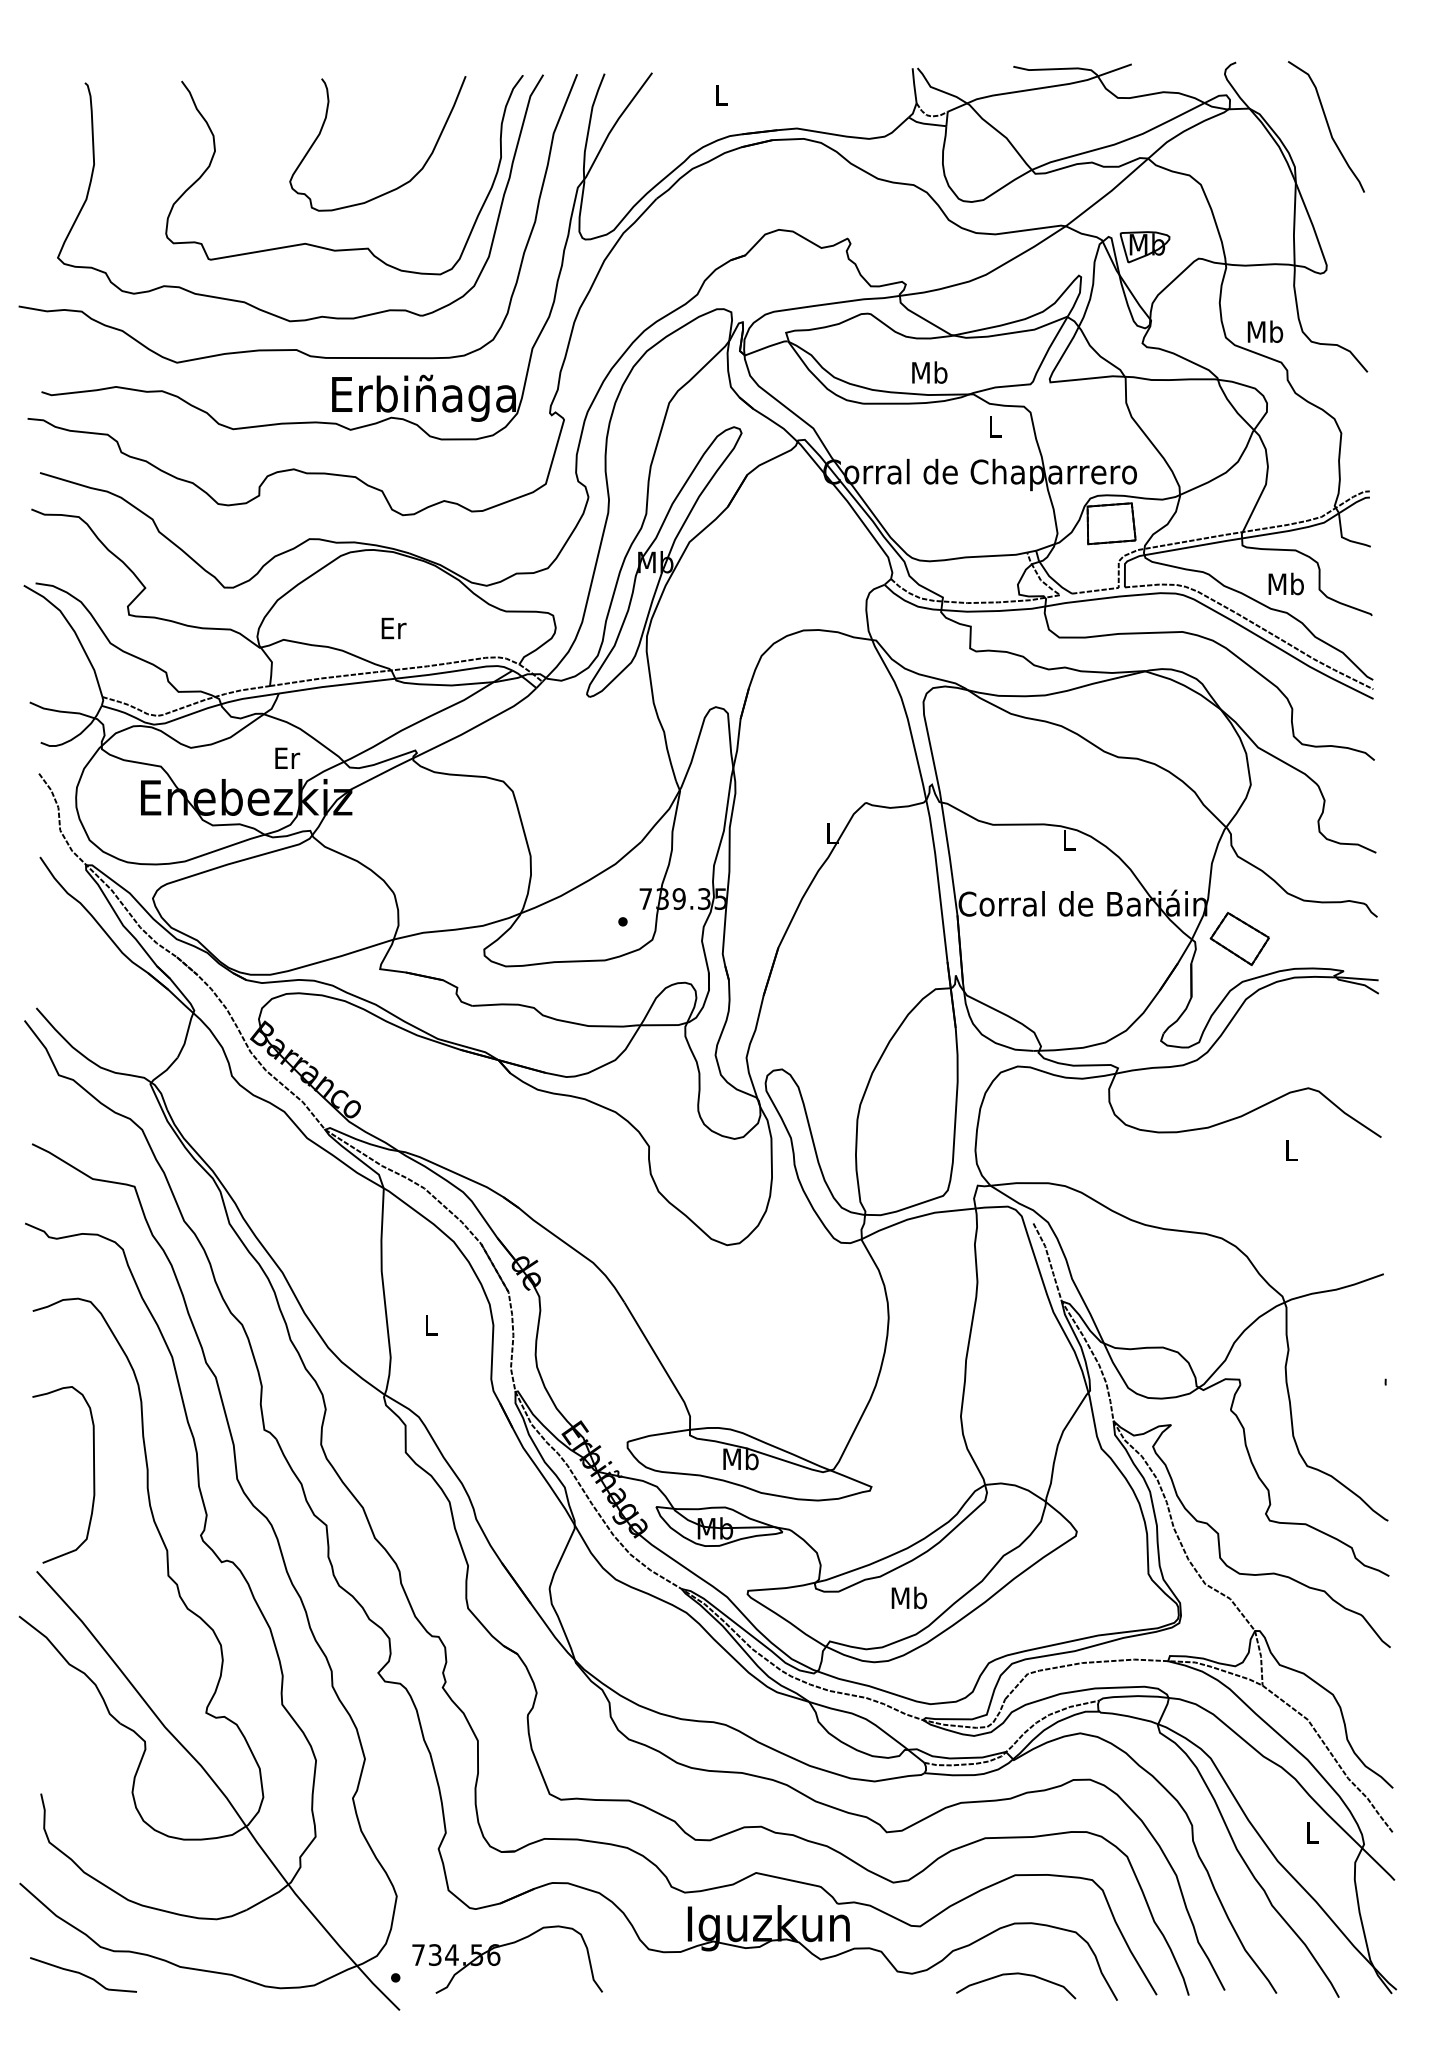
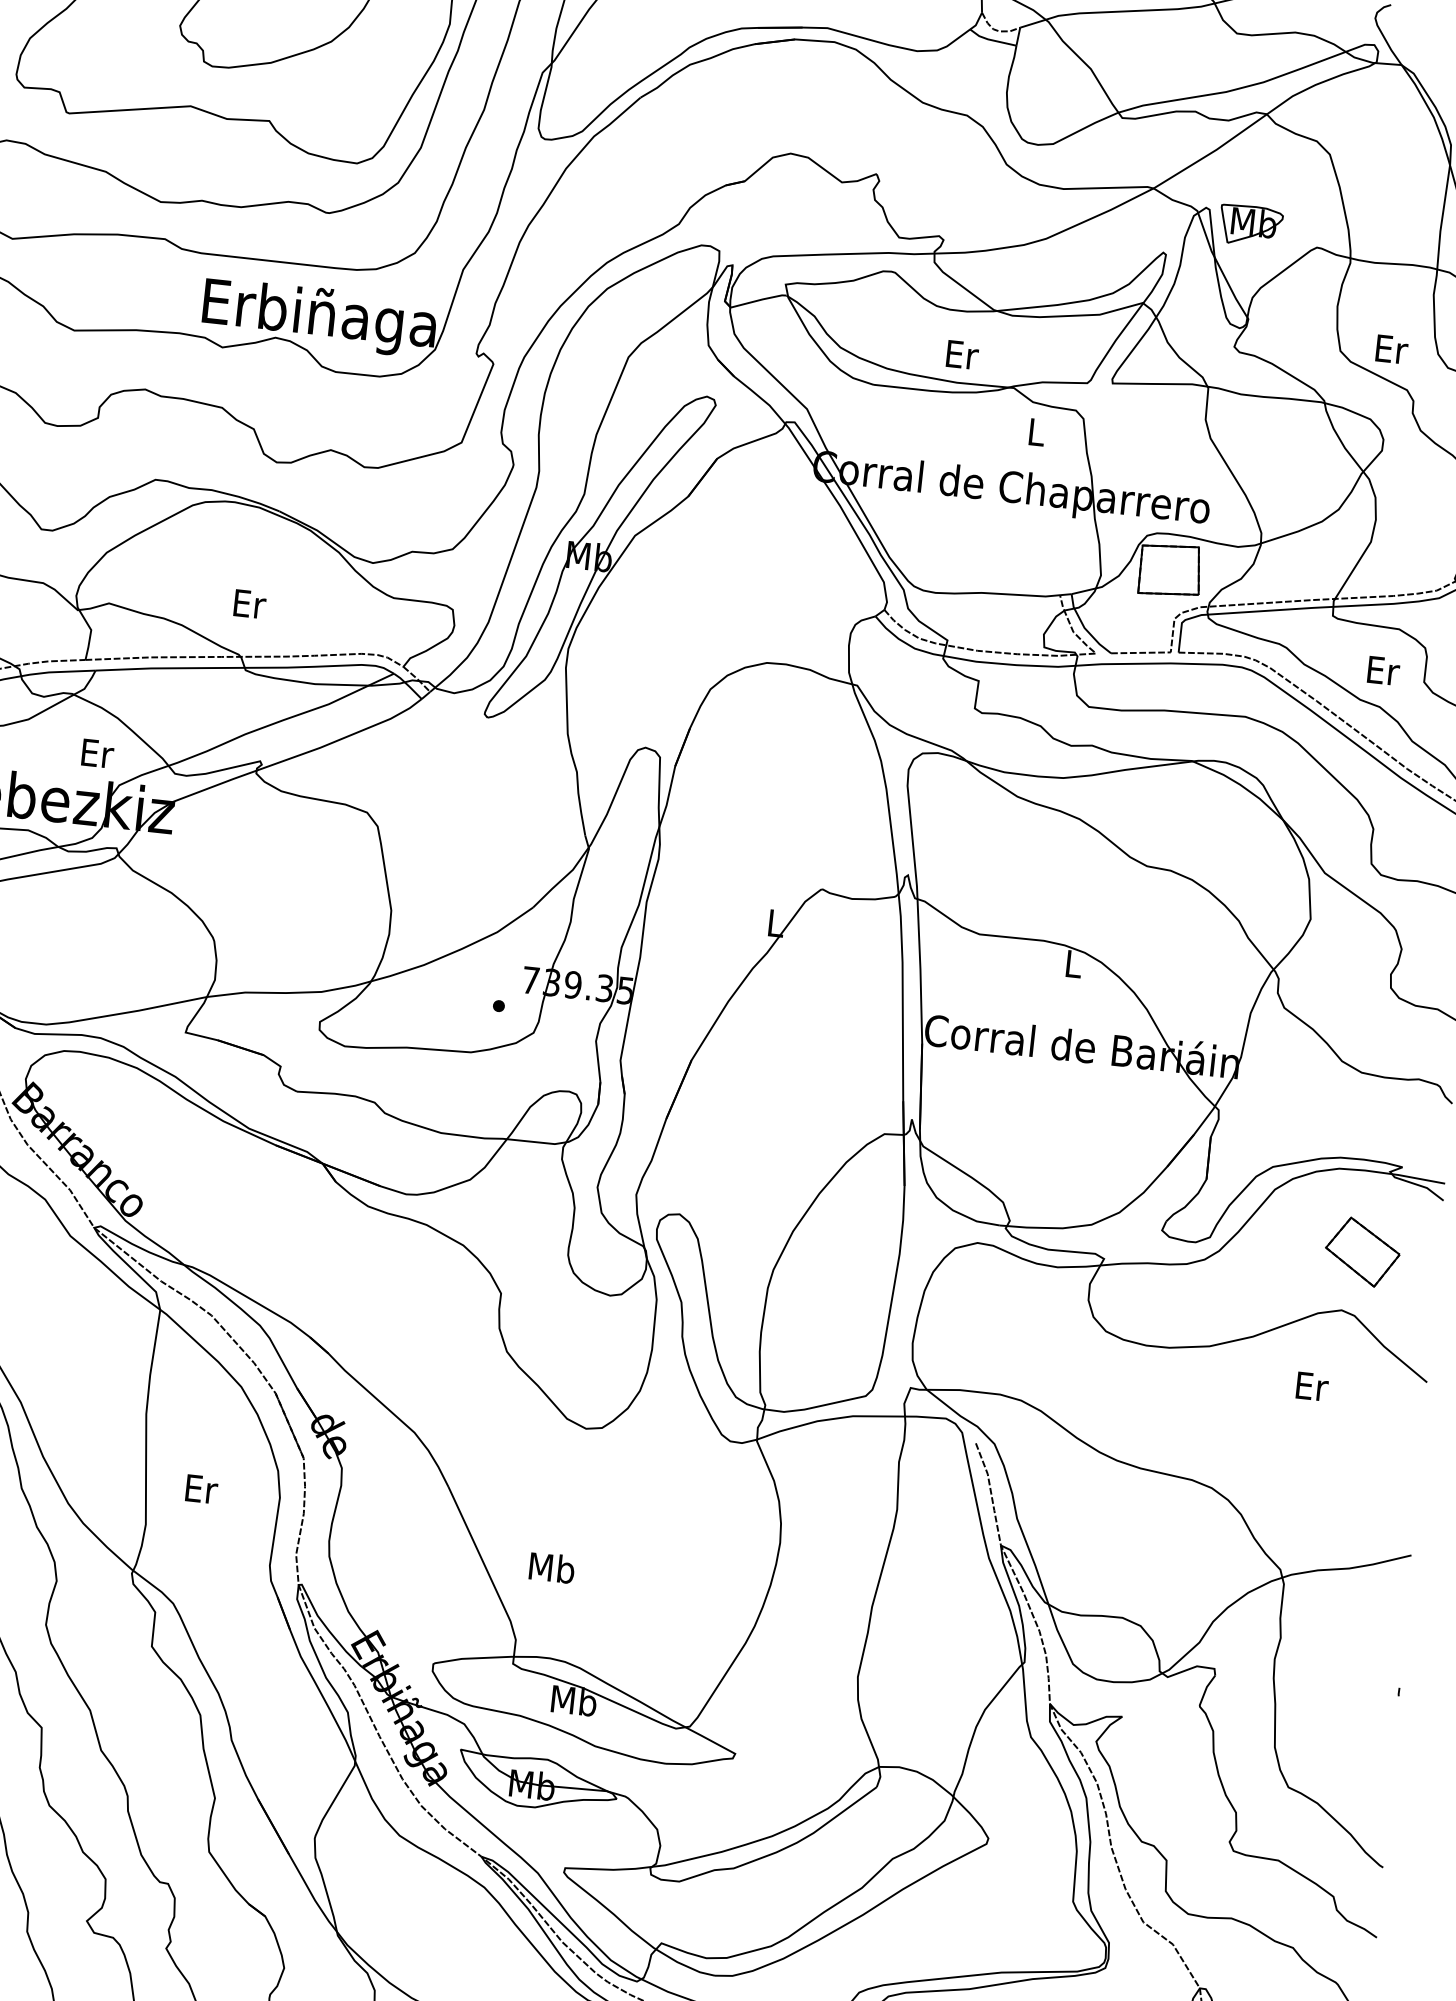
text: (1265, 331) -> (1391, 348), Mb -> Er
text: (929, 372) -> (961, 354), Mb -> Er
text: (1285, 583) -> (1382, 669), Mb -> Er
part: (1239, 938) -> (1362, 1251), moved
text: (1291, 1150) -> (1311, 1386), L -> Er
text: (431, 1324) -> (201, 1488), L -> Er
text: (908, 1597) -> (551, 1567), moved

